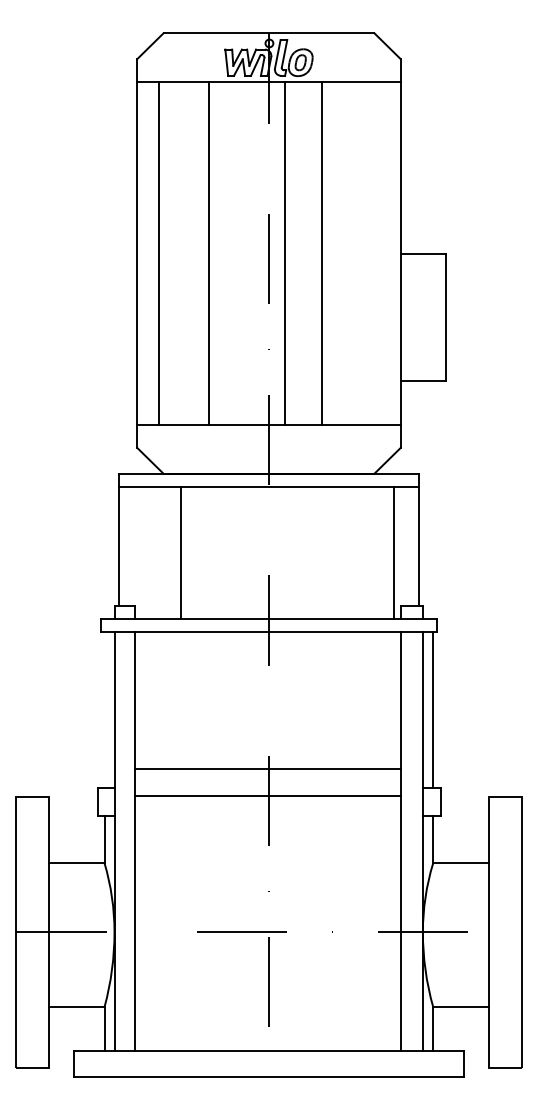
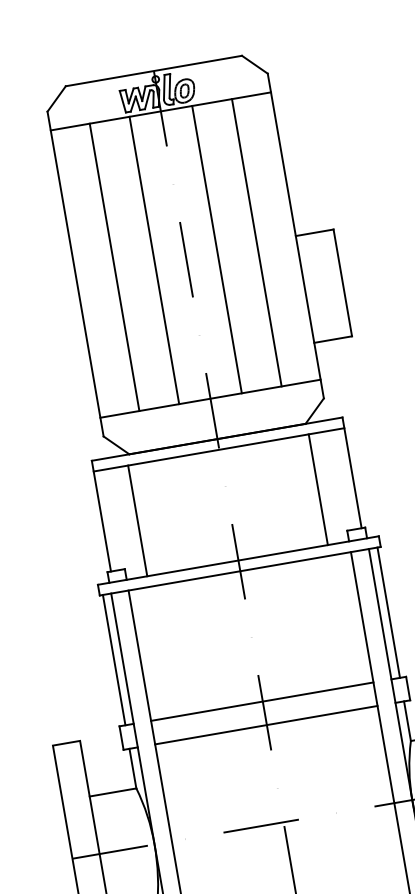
line: (158, 253) -> (114, 267), moved
line: (208, 253) -> (154, 260), moved
line: (285, 253) -> (217, 249), moved
line: (322, 253) -> (257, 242), moved
line: (180, 552) -> (137, 520), moved
line: (393, 552) -> (317, 489), moved
line: (104, 709) -> (114, 659), added
line: (268, 768) -> (262, 701), moved
line: (268, 796) -> (266, 725), moved

